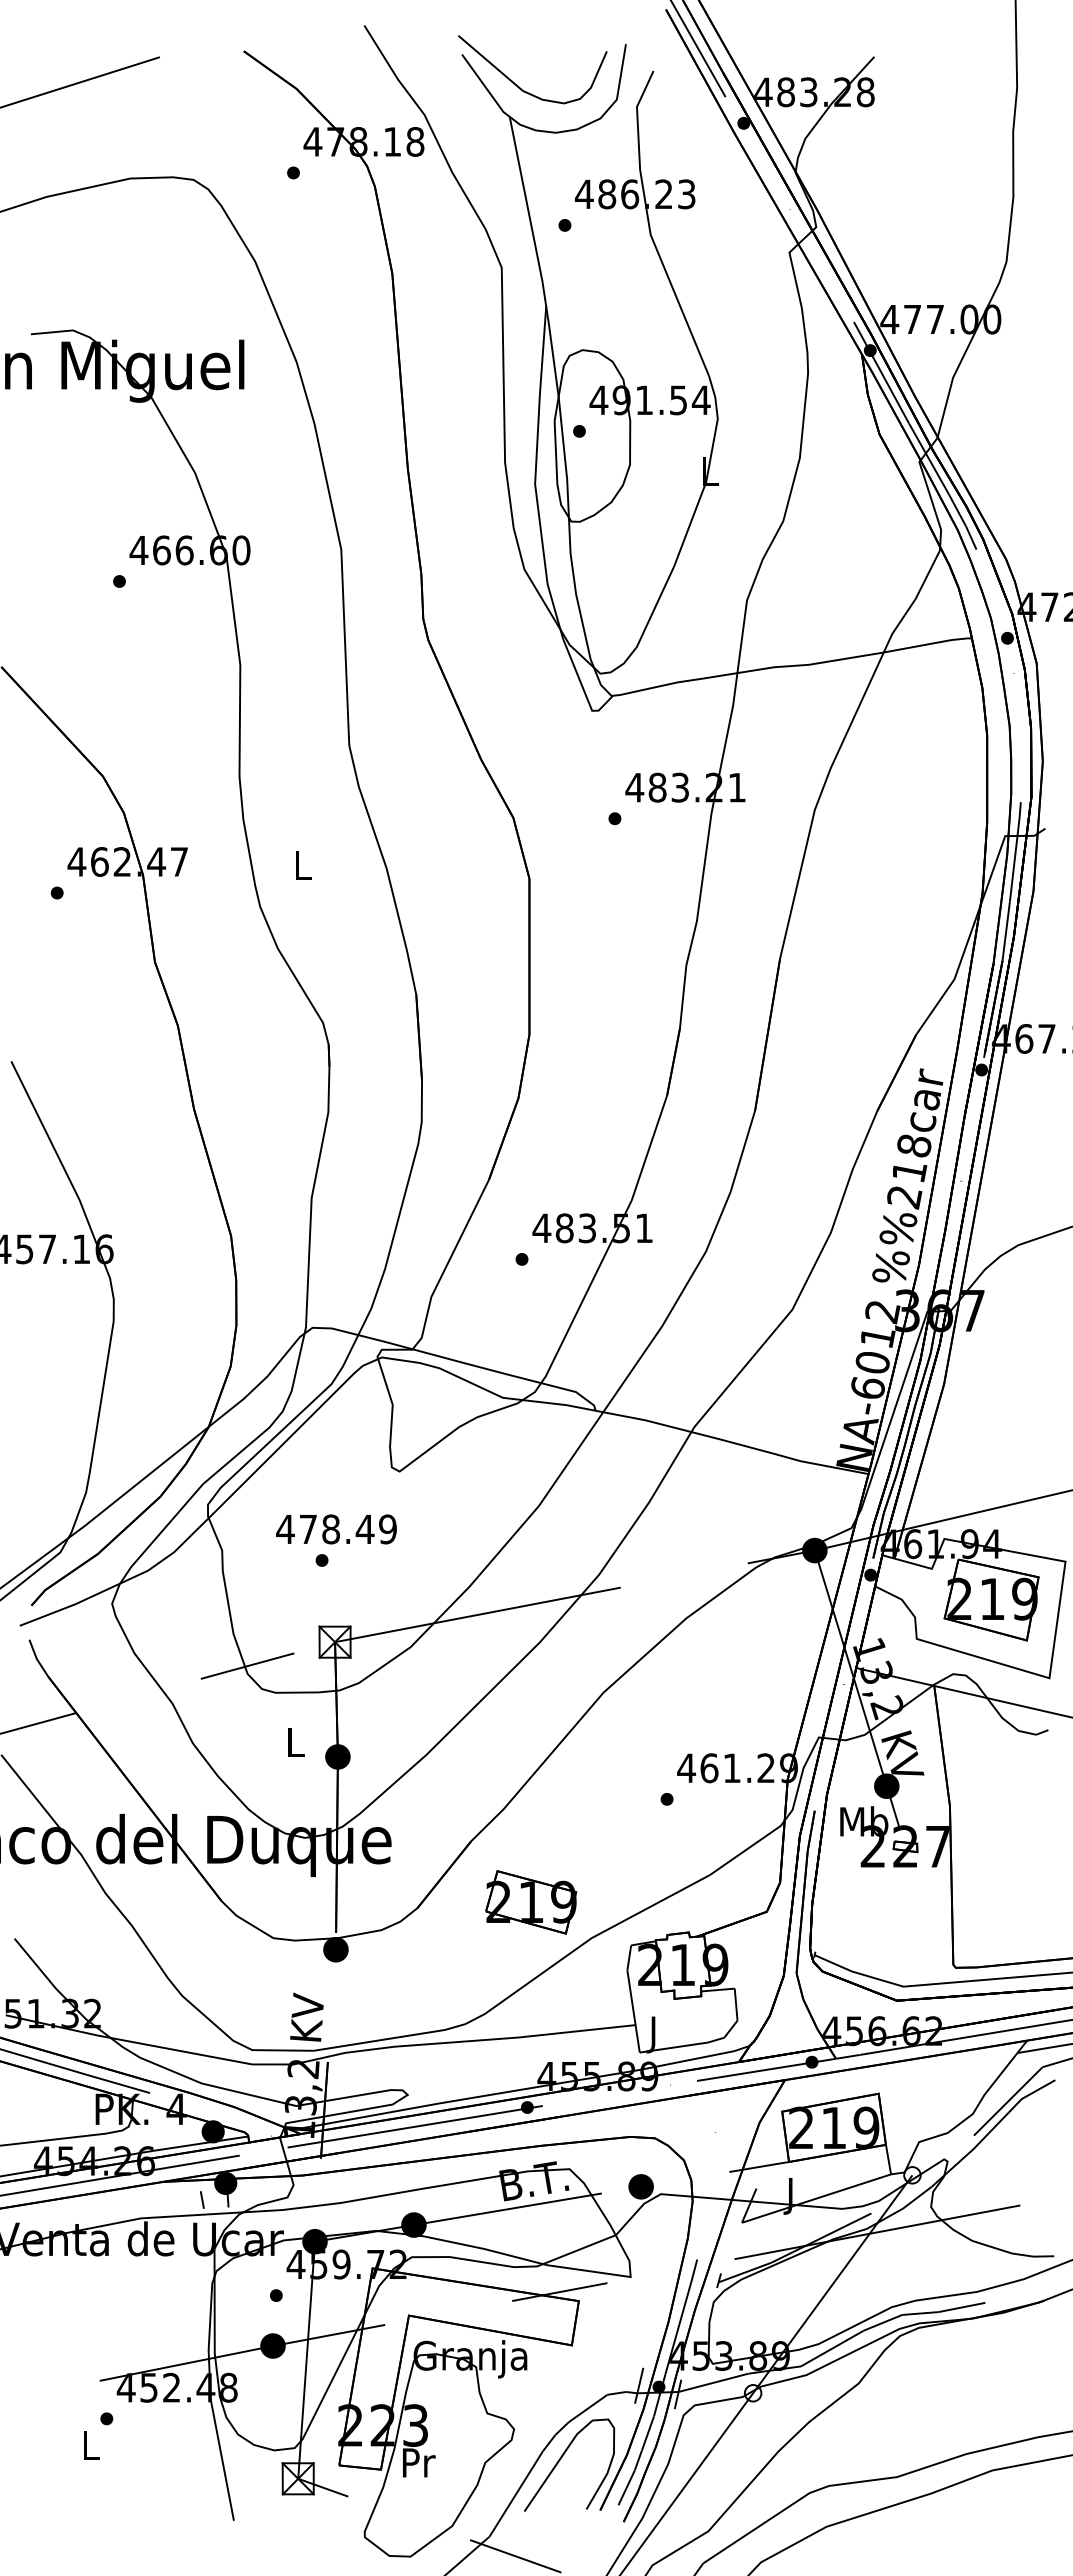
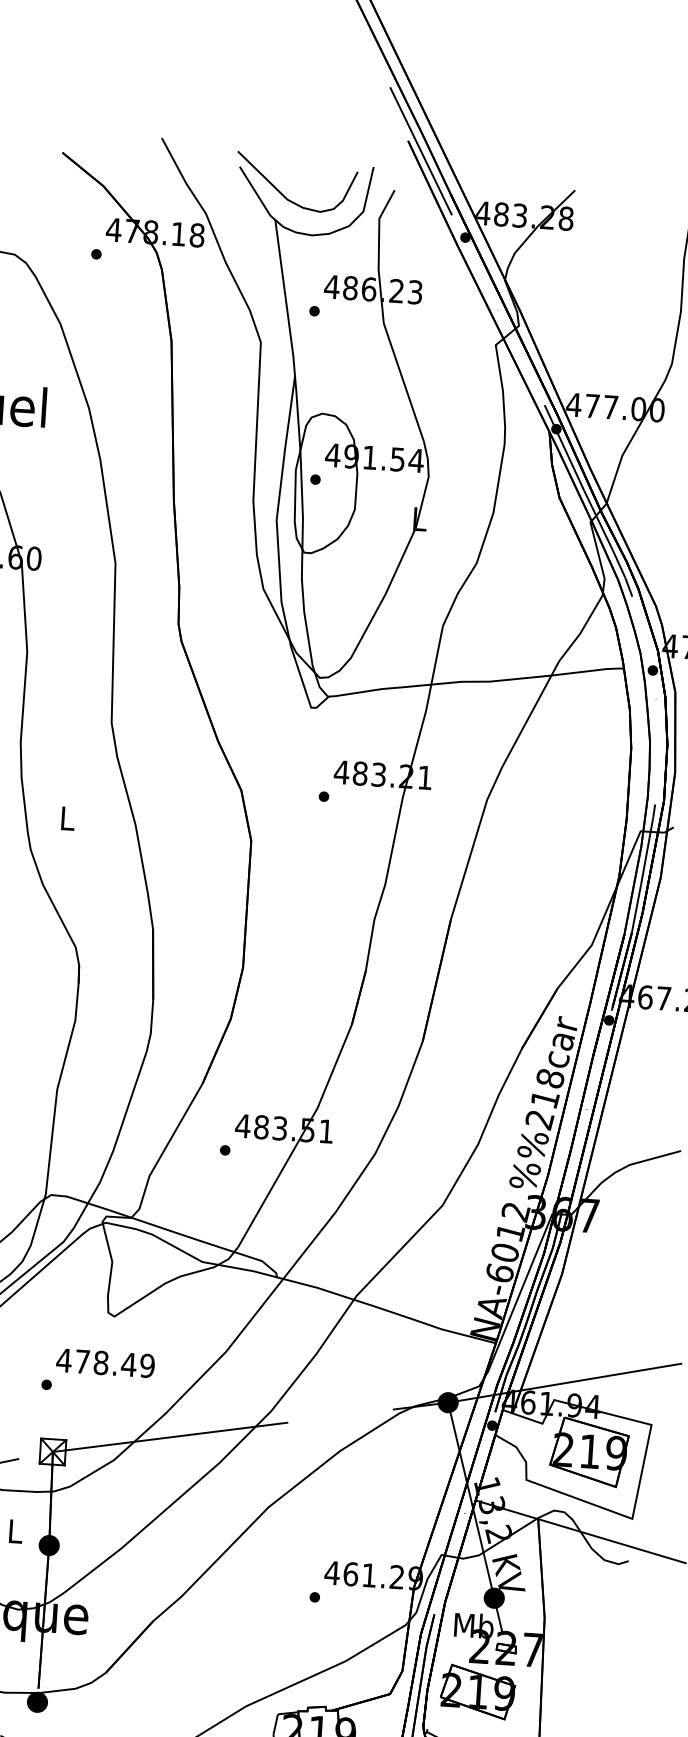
text: (336, 1529) -> (105, 1363), moved
part: (531, 1902) -> (478, 1692), moved

